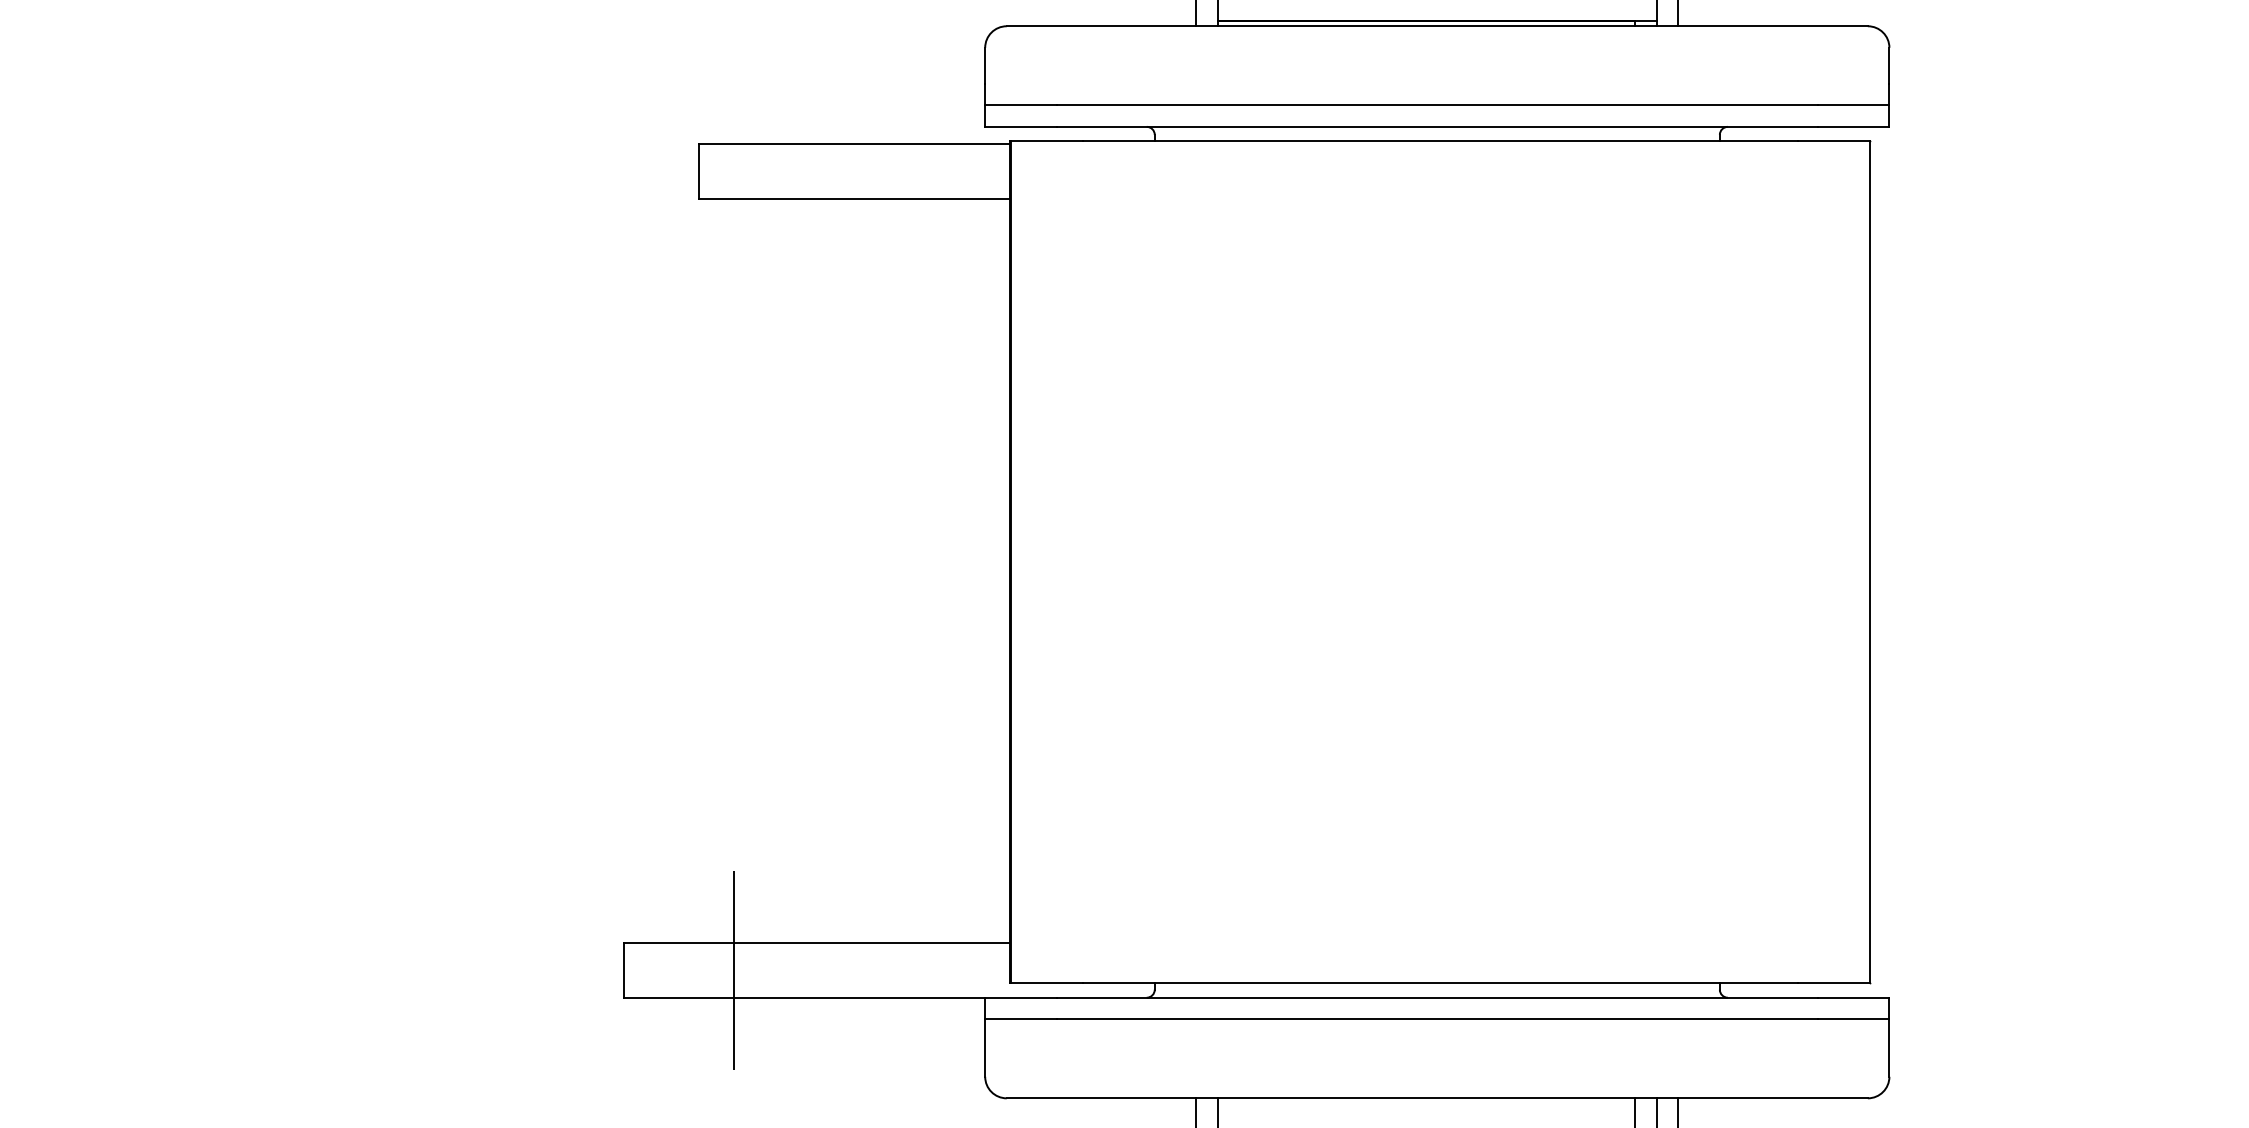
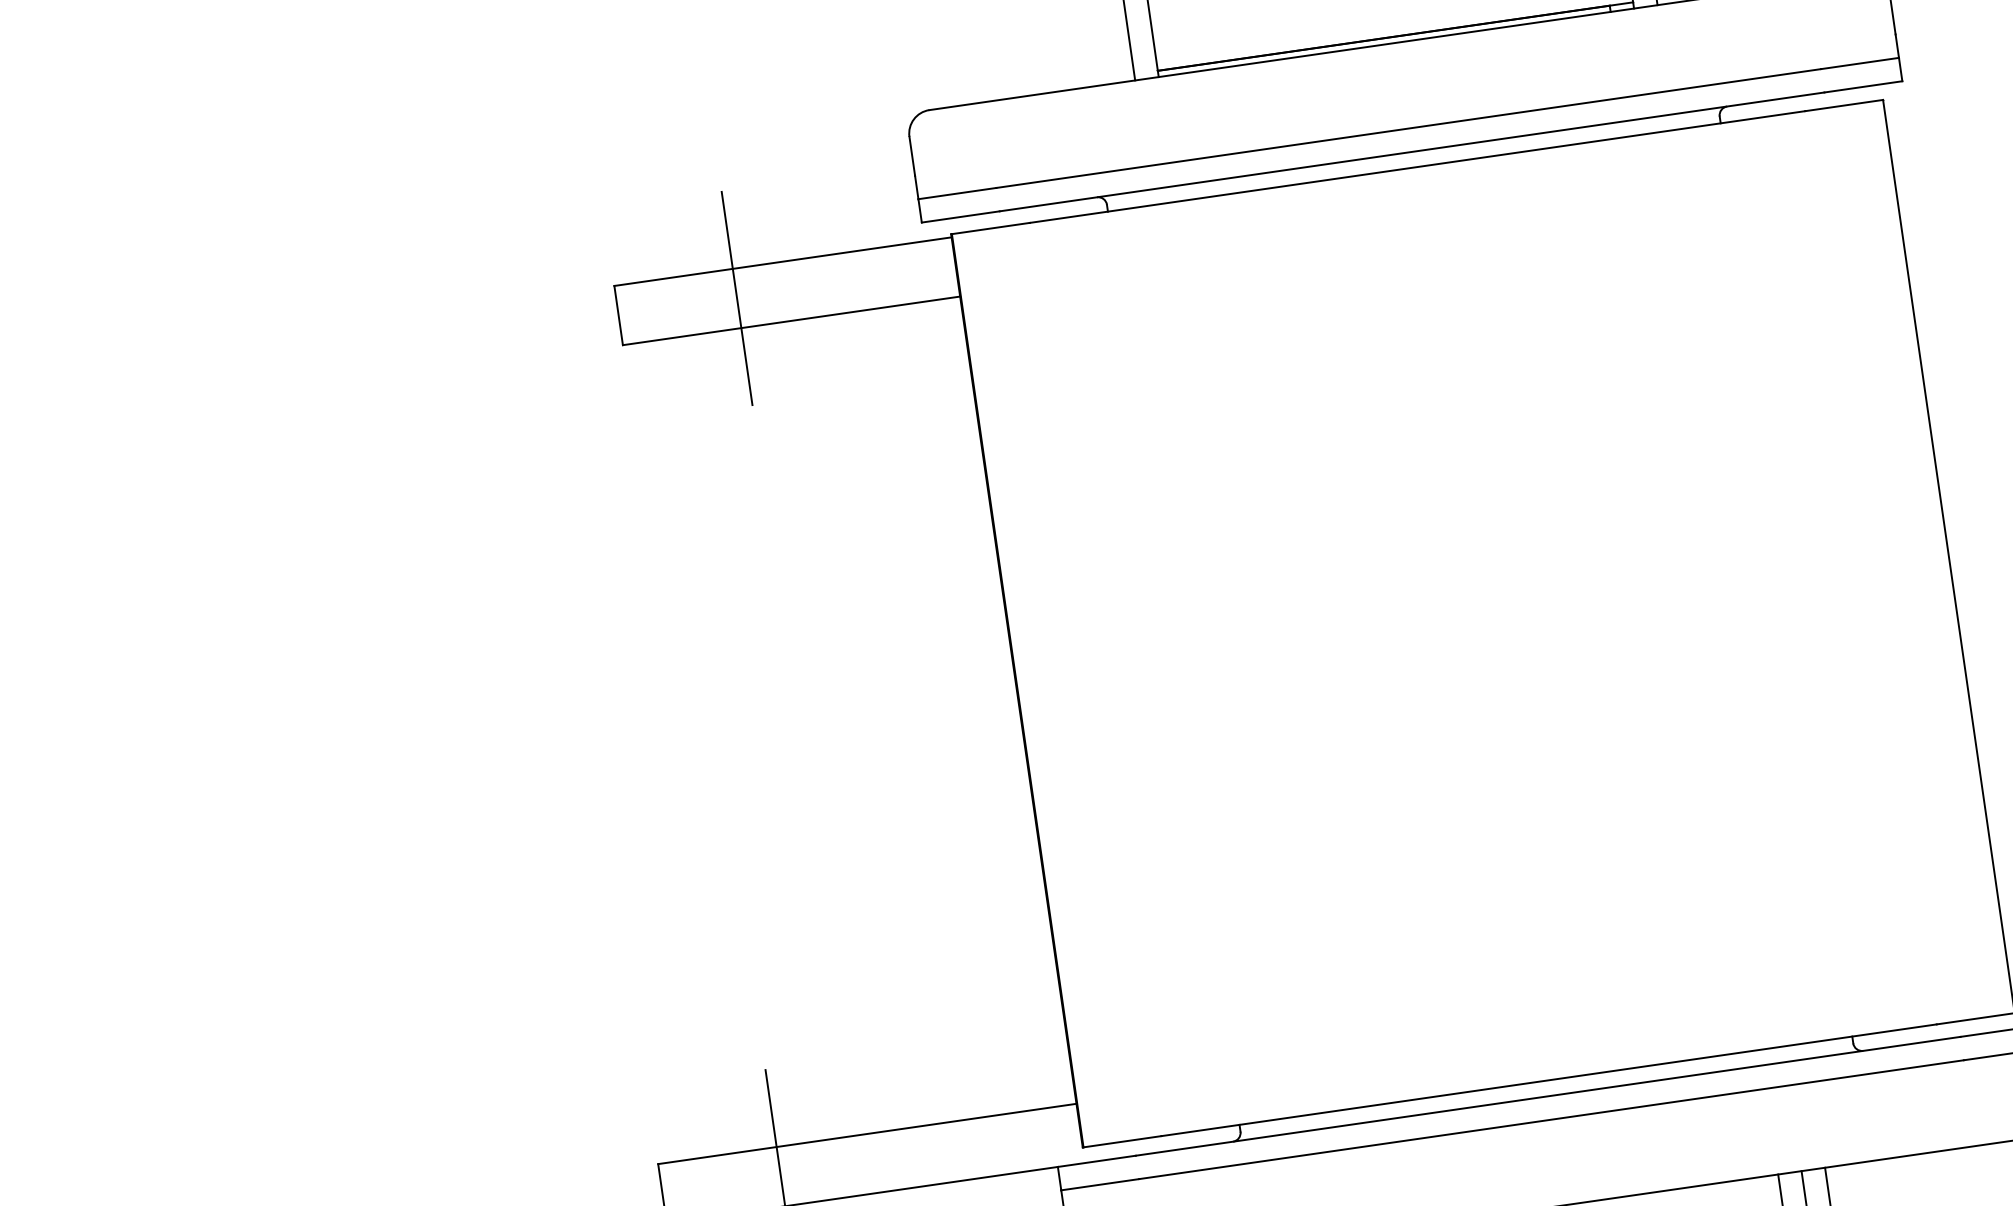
line: (808, 171) -> (737, 298), added

